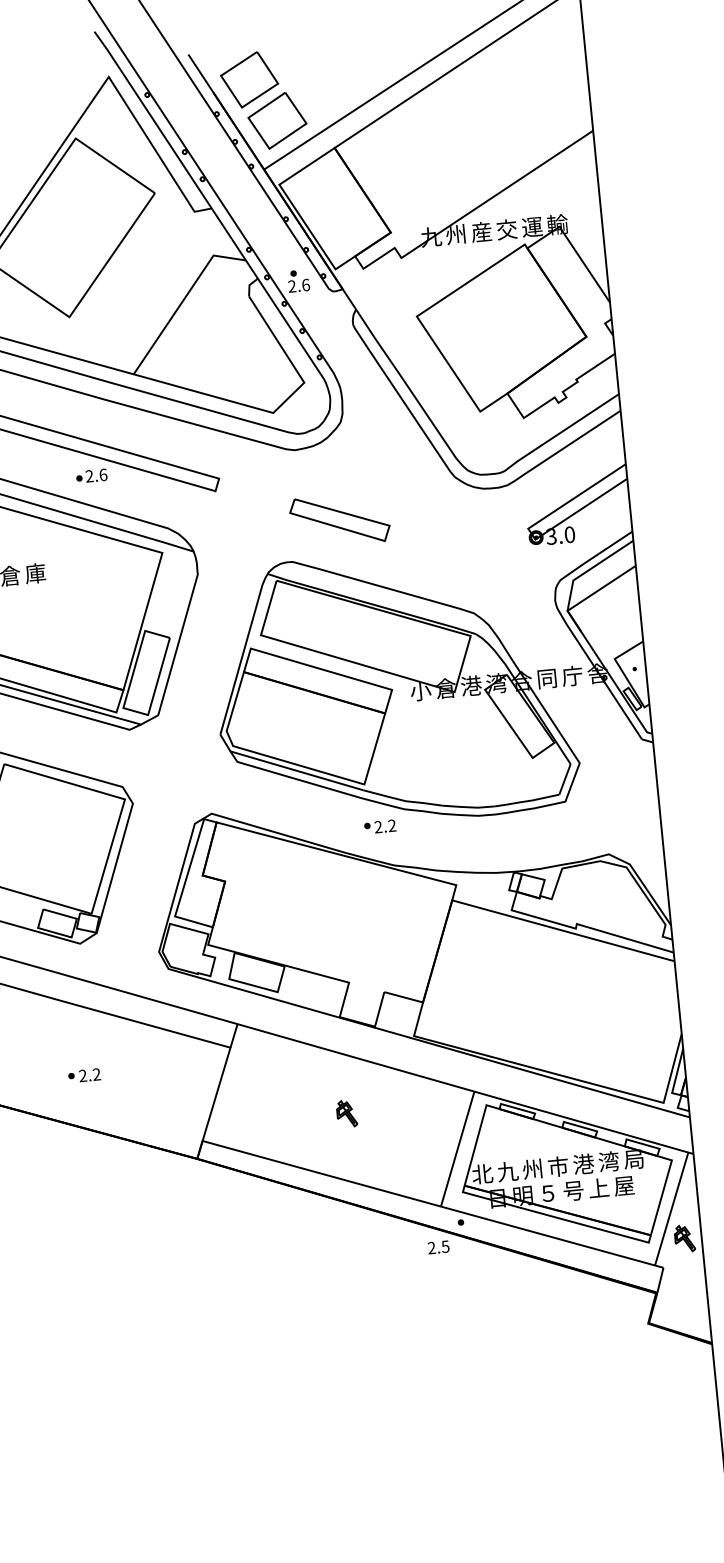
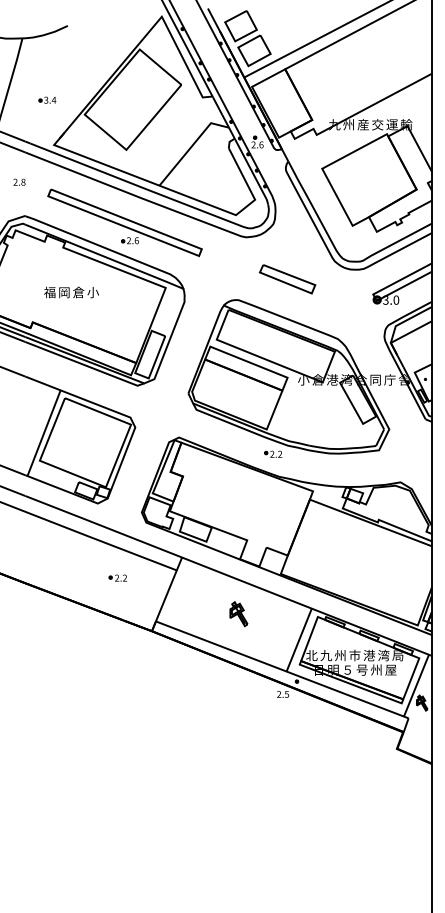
part: (339, 520) -> (287, 279), moved
text: (34, 573) -> (92, 292), 庫 -> 小
part: (83, 1074) -> (117, 577), moved
part: (346, 1112) -> (238, 613), size x1.6
text: (598, 1187) -> (376, 669), 上 -> 州

